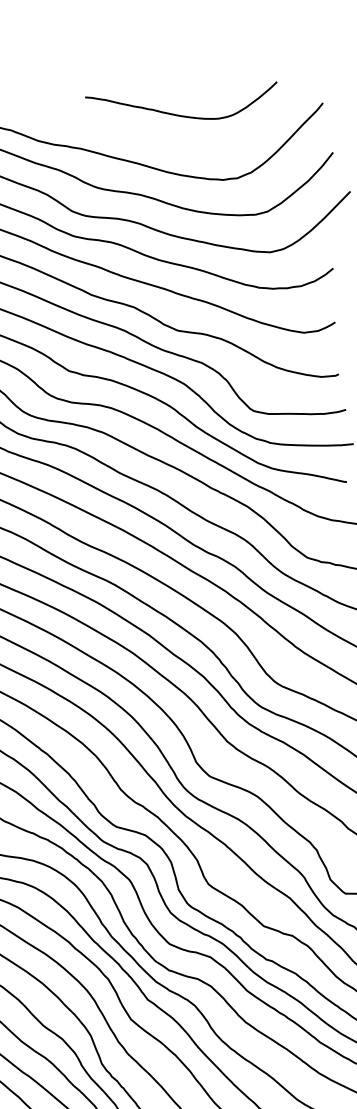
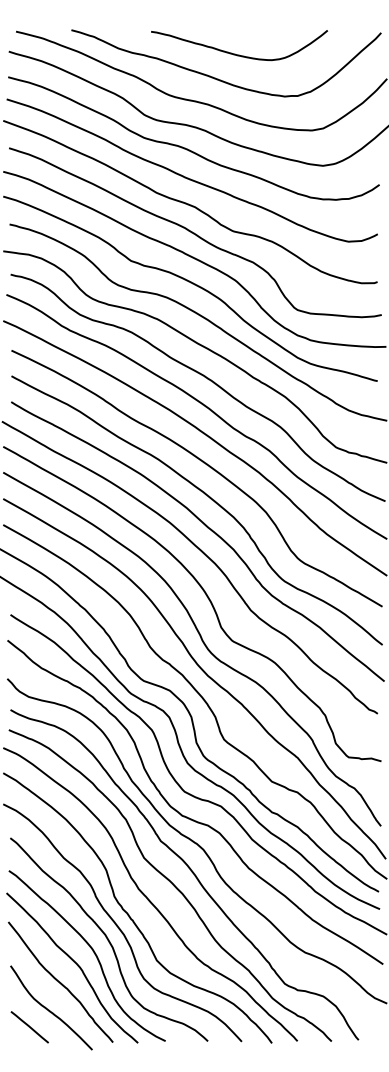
curve: (178, 114) -> (235, 53), moved

